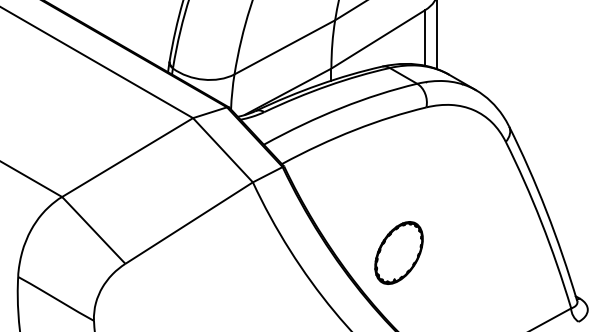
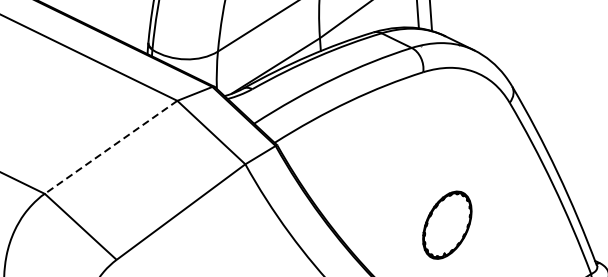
line: (127, 157) -> (110, 147), solid -> dashed
part: (398, 252) -> (446, 224), moved

